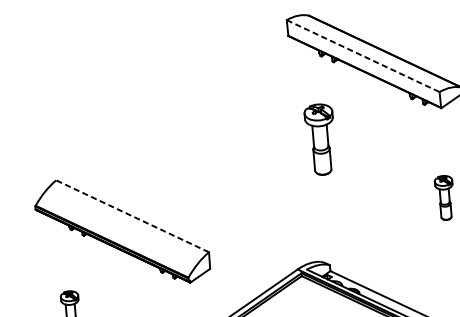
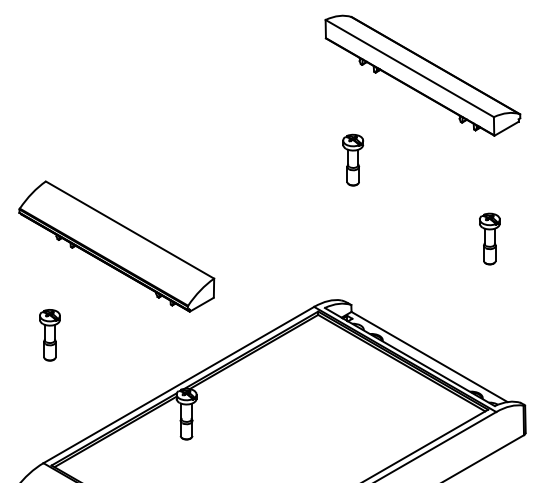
line: (363, 56) -> (410, 68), dashed -> solid
part: (321, 138) -> (353, 159), size x0.62
line: (132, 215) -> (129, 229), dashed -> solid

